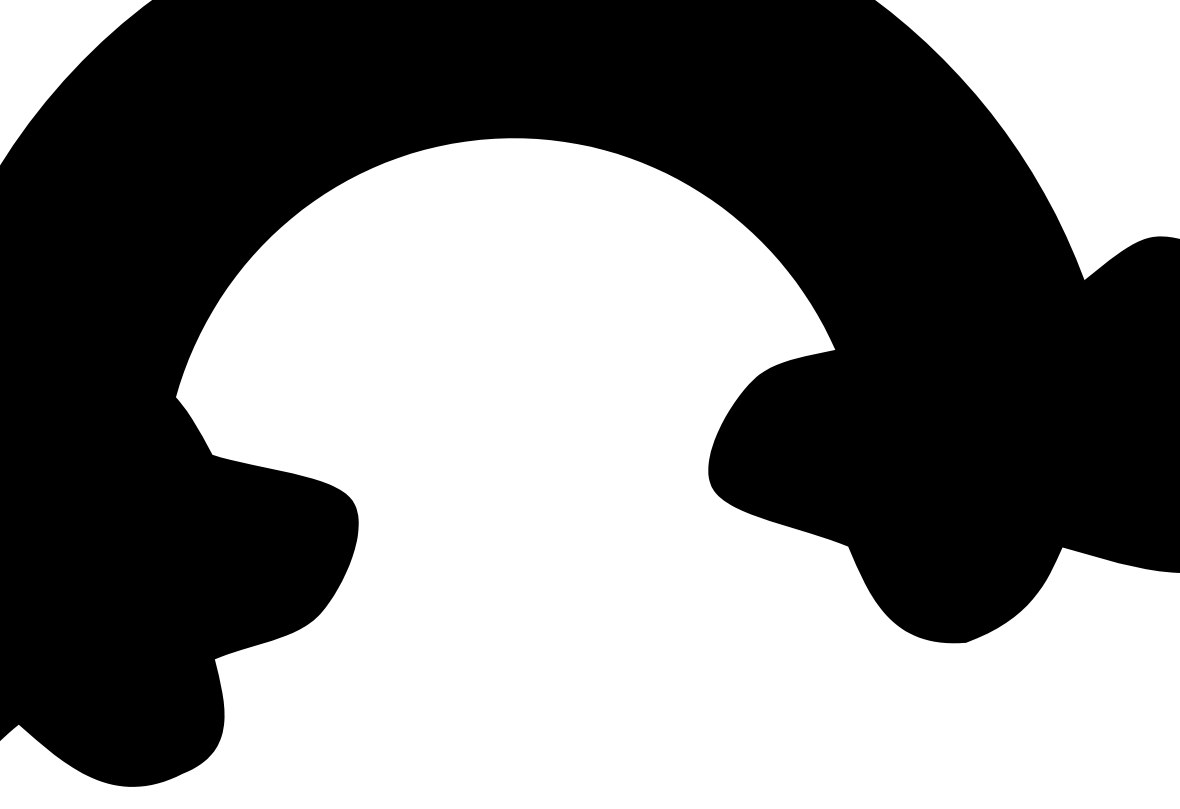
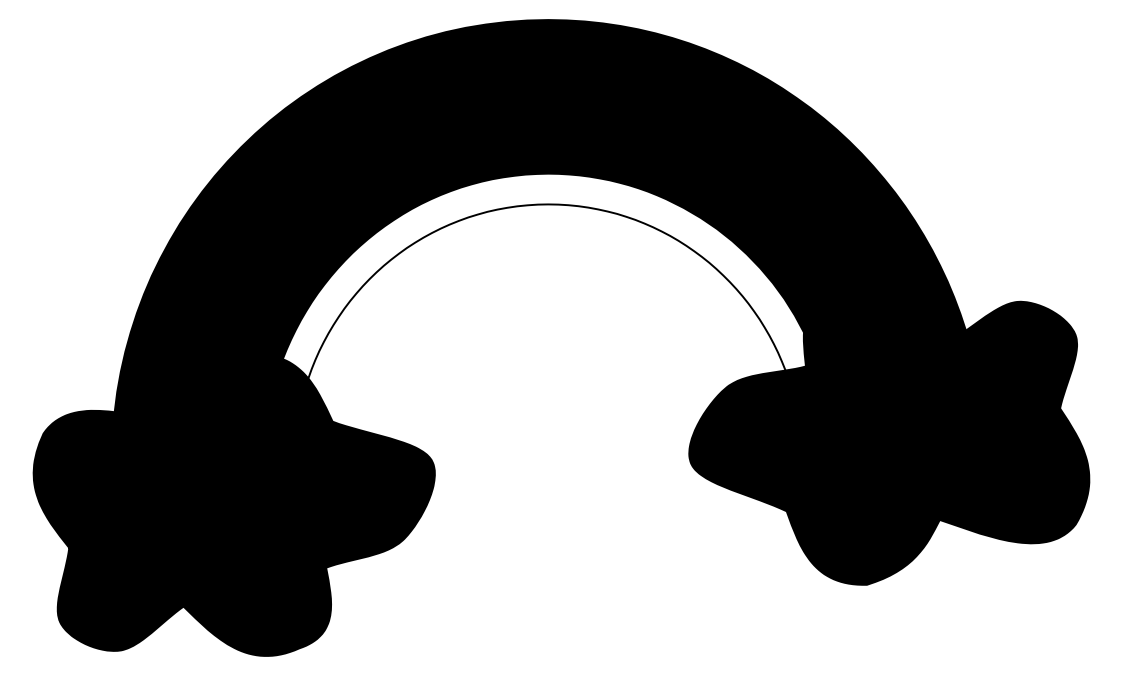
fill: (493, 236) -> (543, 275), removed

